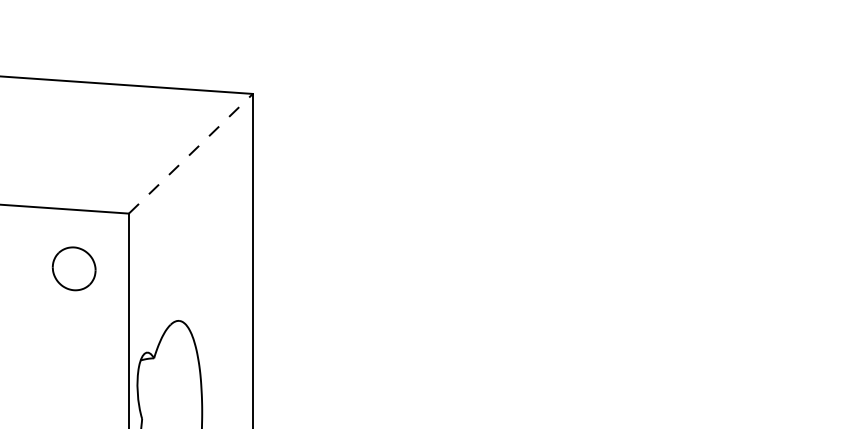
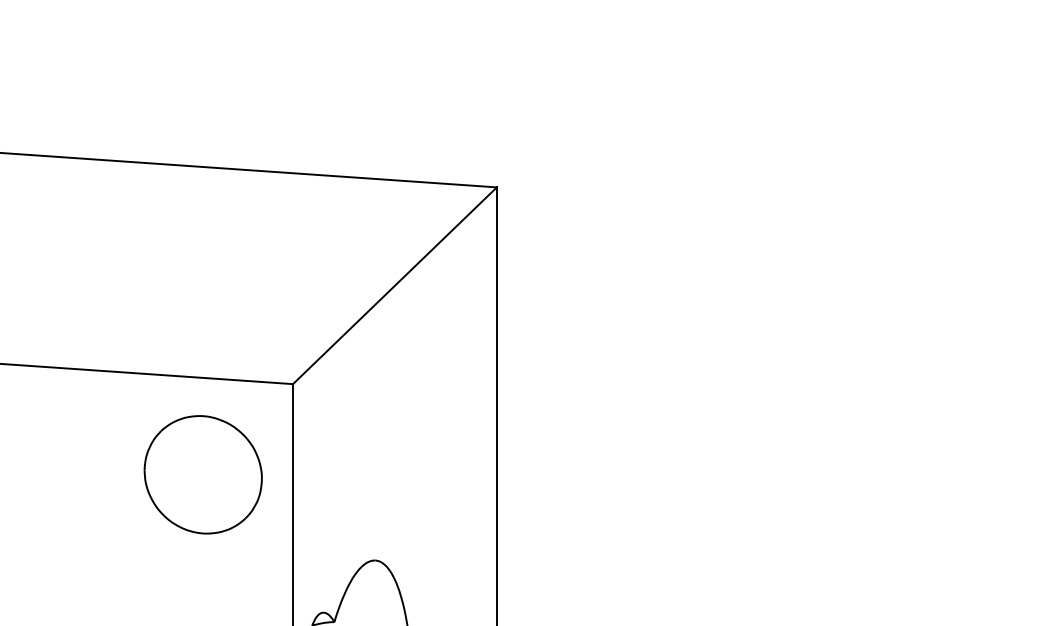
line: (191, 153) -> (395, 285), dashed -> solid
part: (73, 268) -> (201, 474), size x1.67

